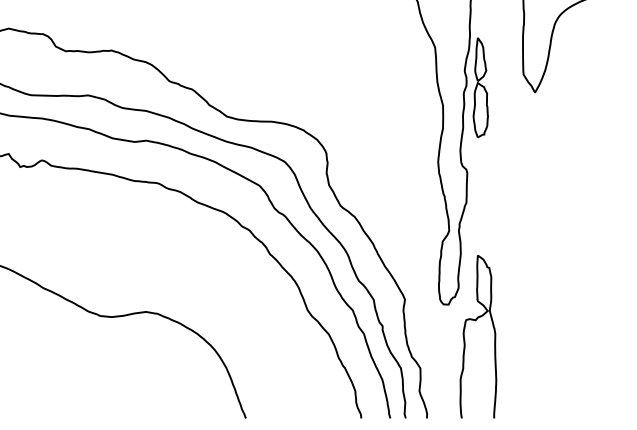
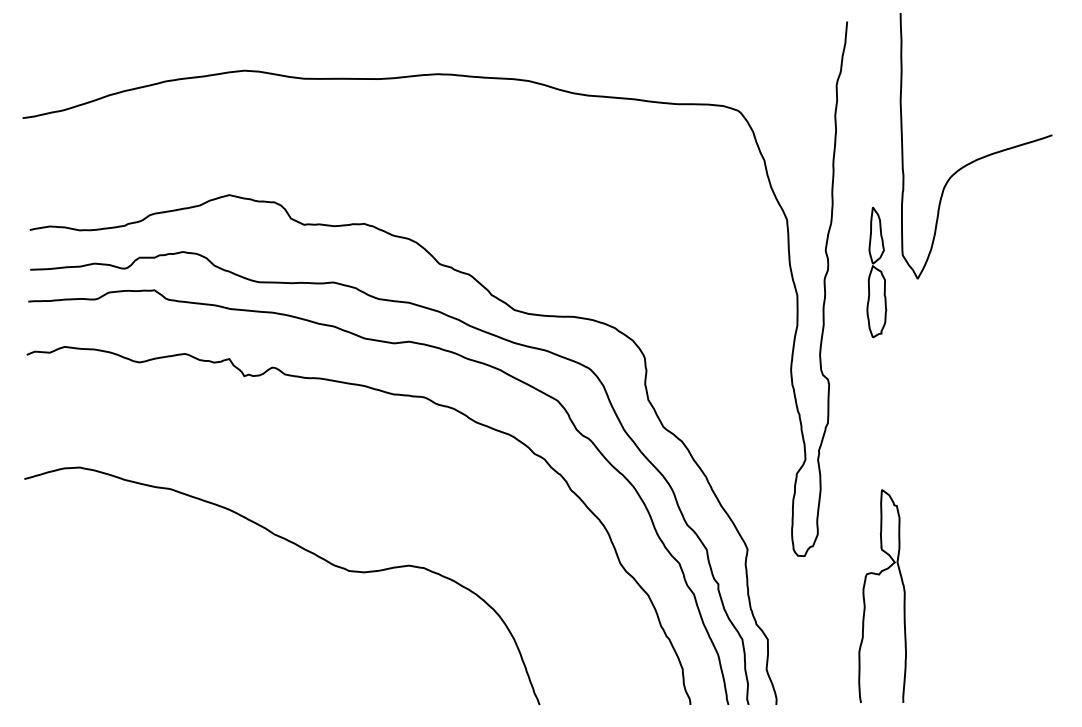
part: (480, 87) -> (876, 272), moved
curve: (464, 336) -> (864, 595), moved

